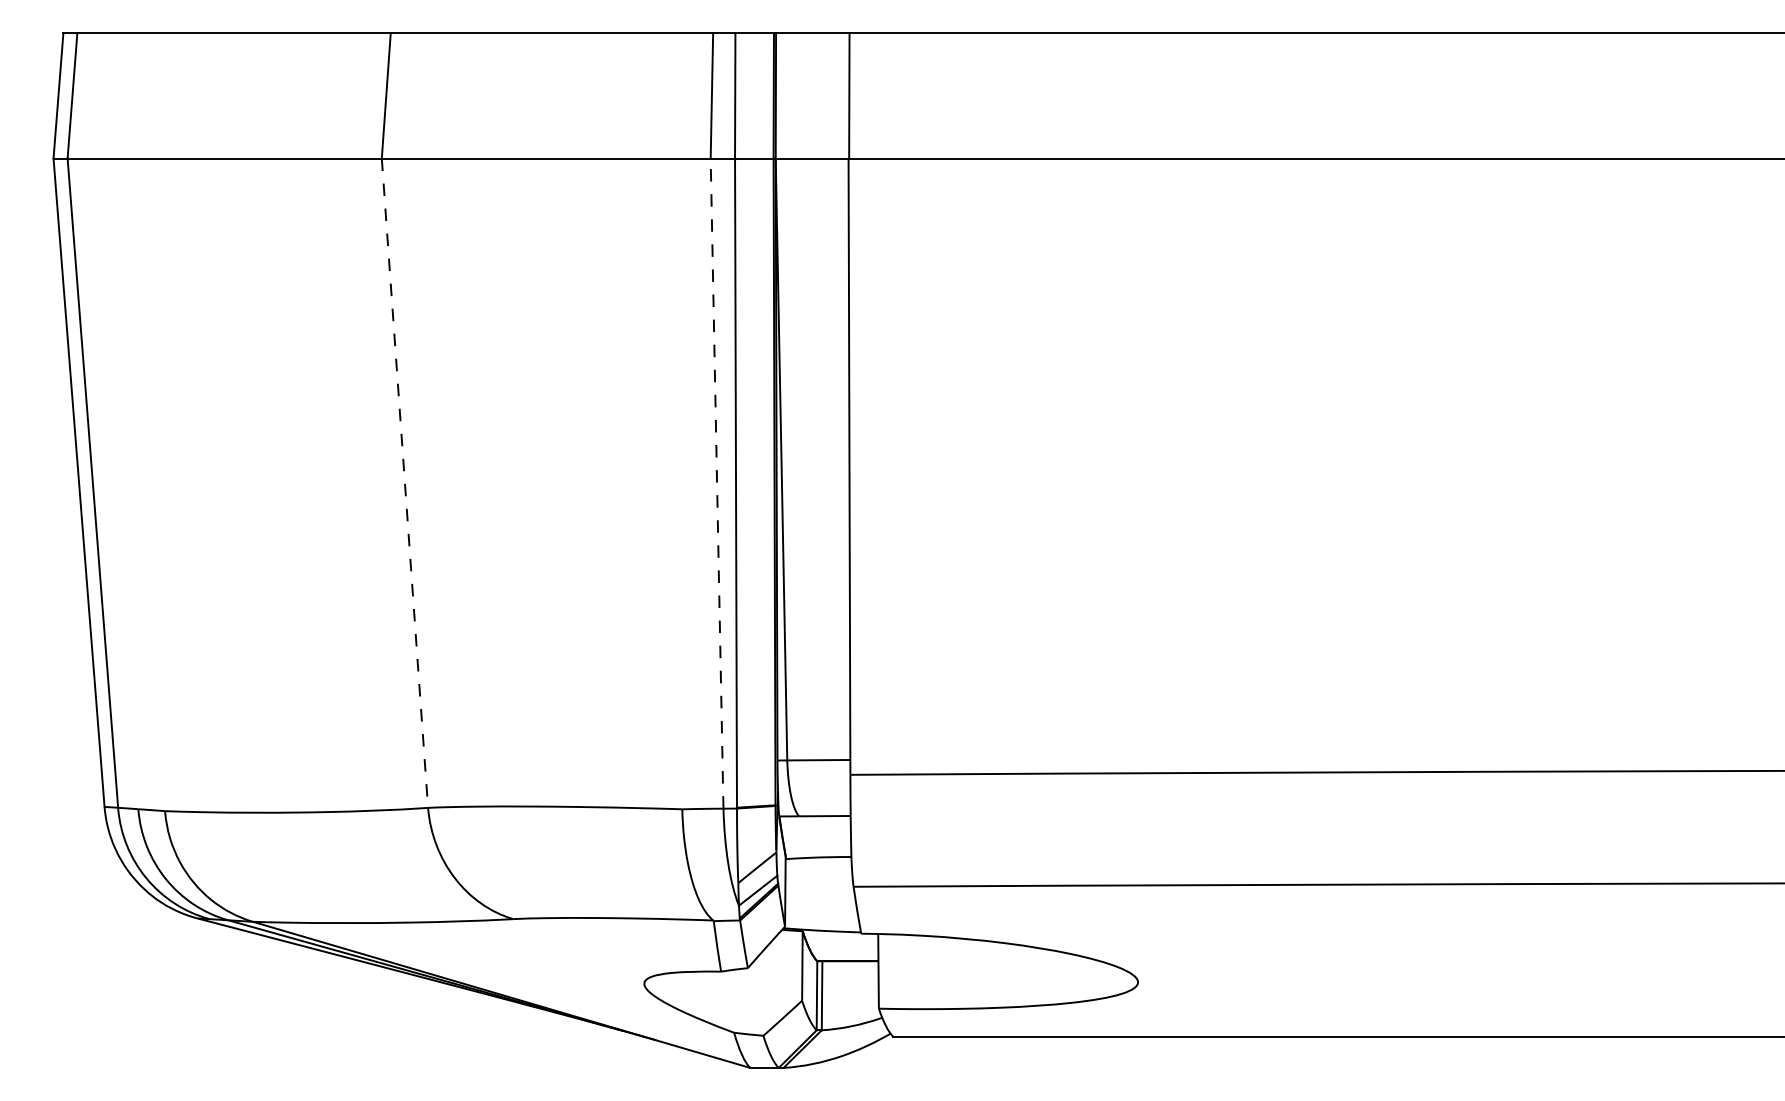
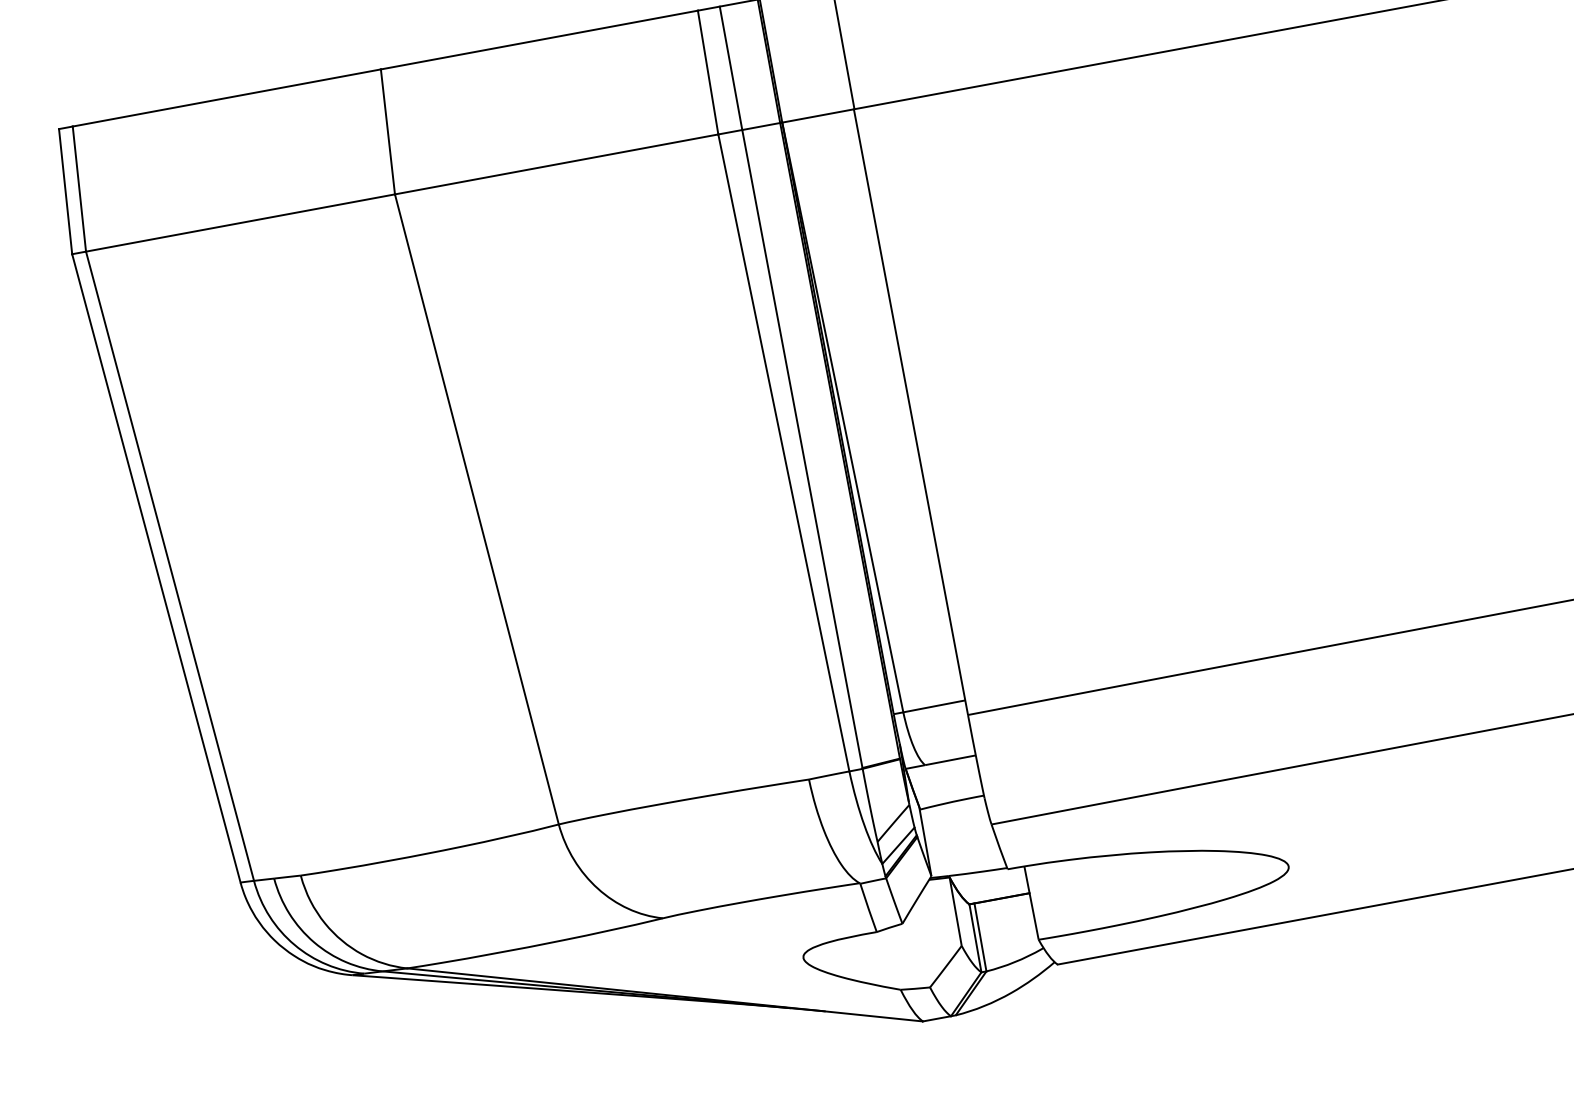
line: (404, 483) -> (476, 509), dashed -> solid
line: (717, 483) -> (784, 452), dashed -> solid

